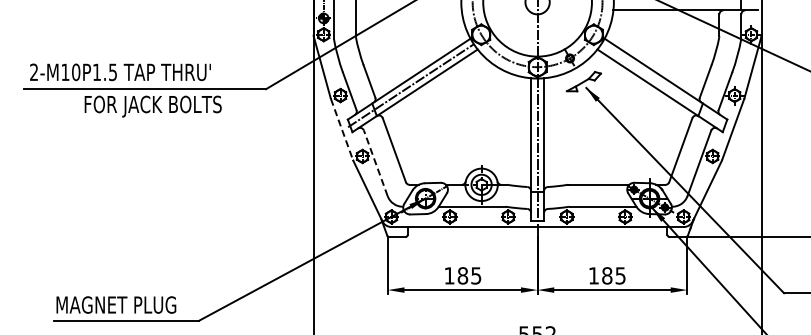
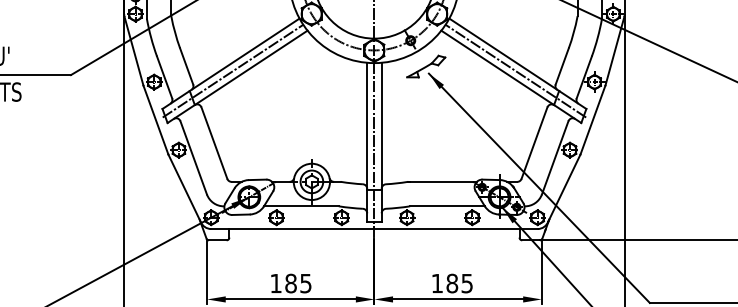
line: (664, 85) -> (516, 70), added
line: (342, 129) -> (156, 120), dashed -> solid
line: (375, 163) -> (193, 158), dashed -> solid

